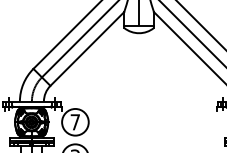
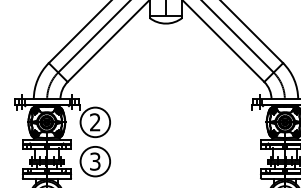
text: (75, 122) -> (95, 122), 7 -> 2

